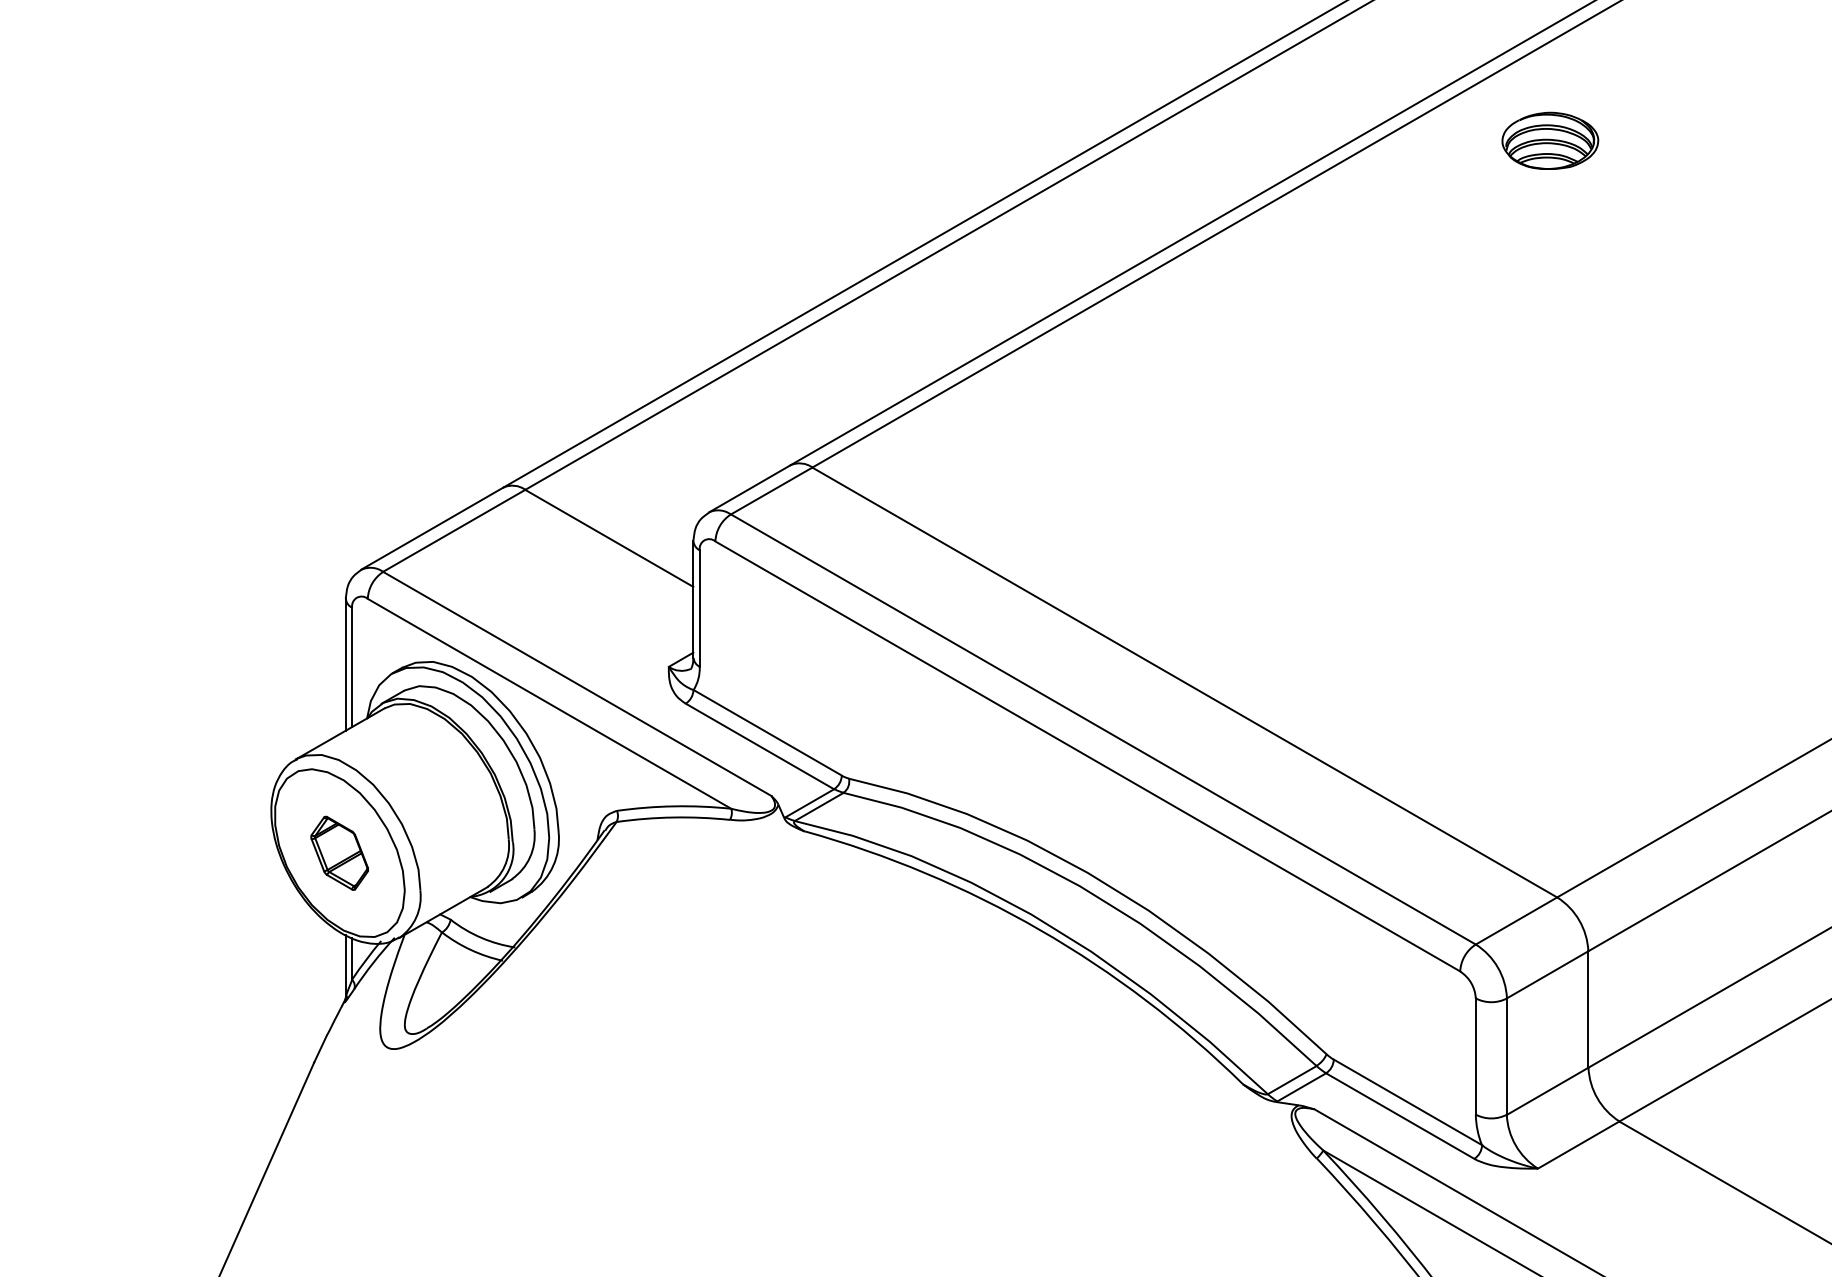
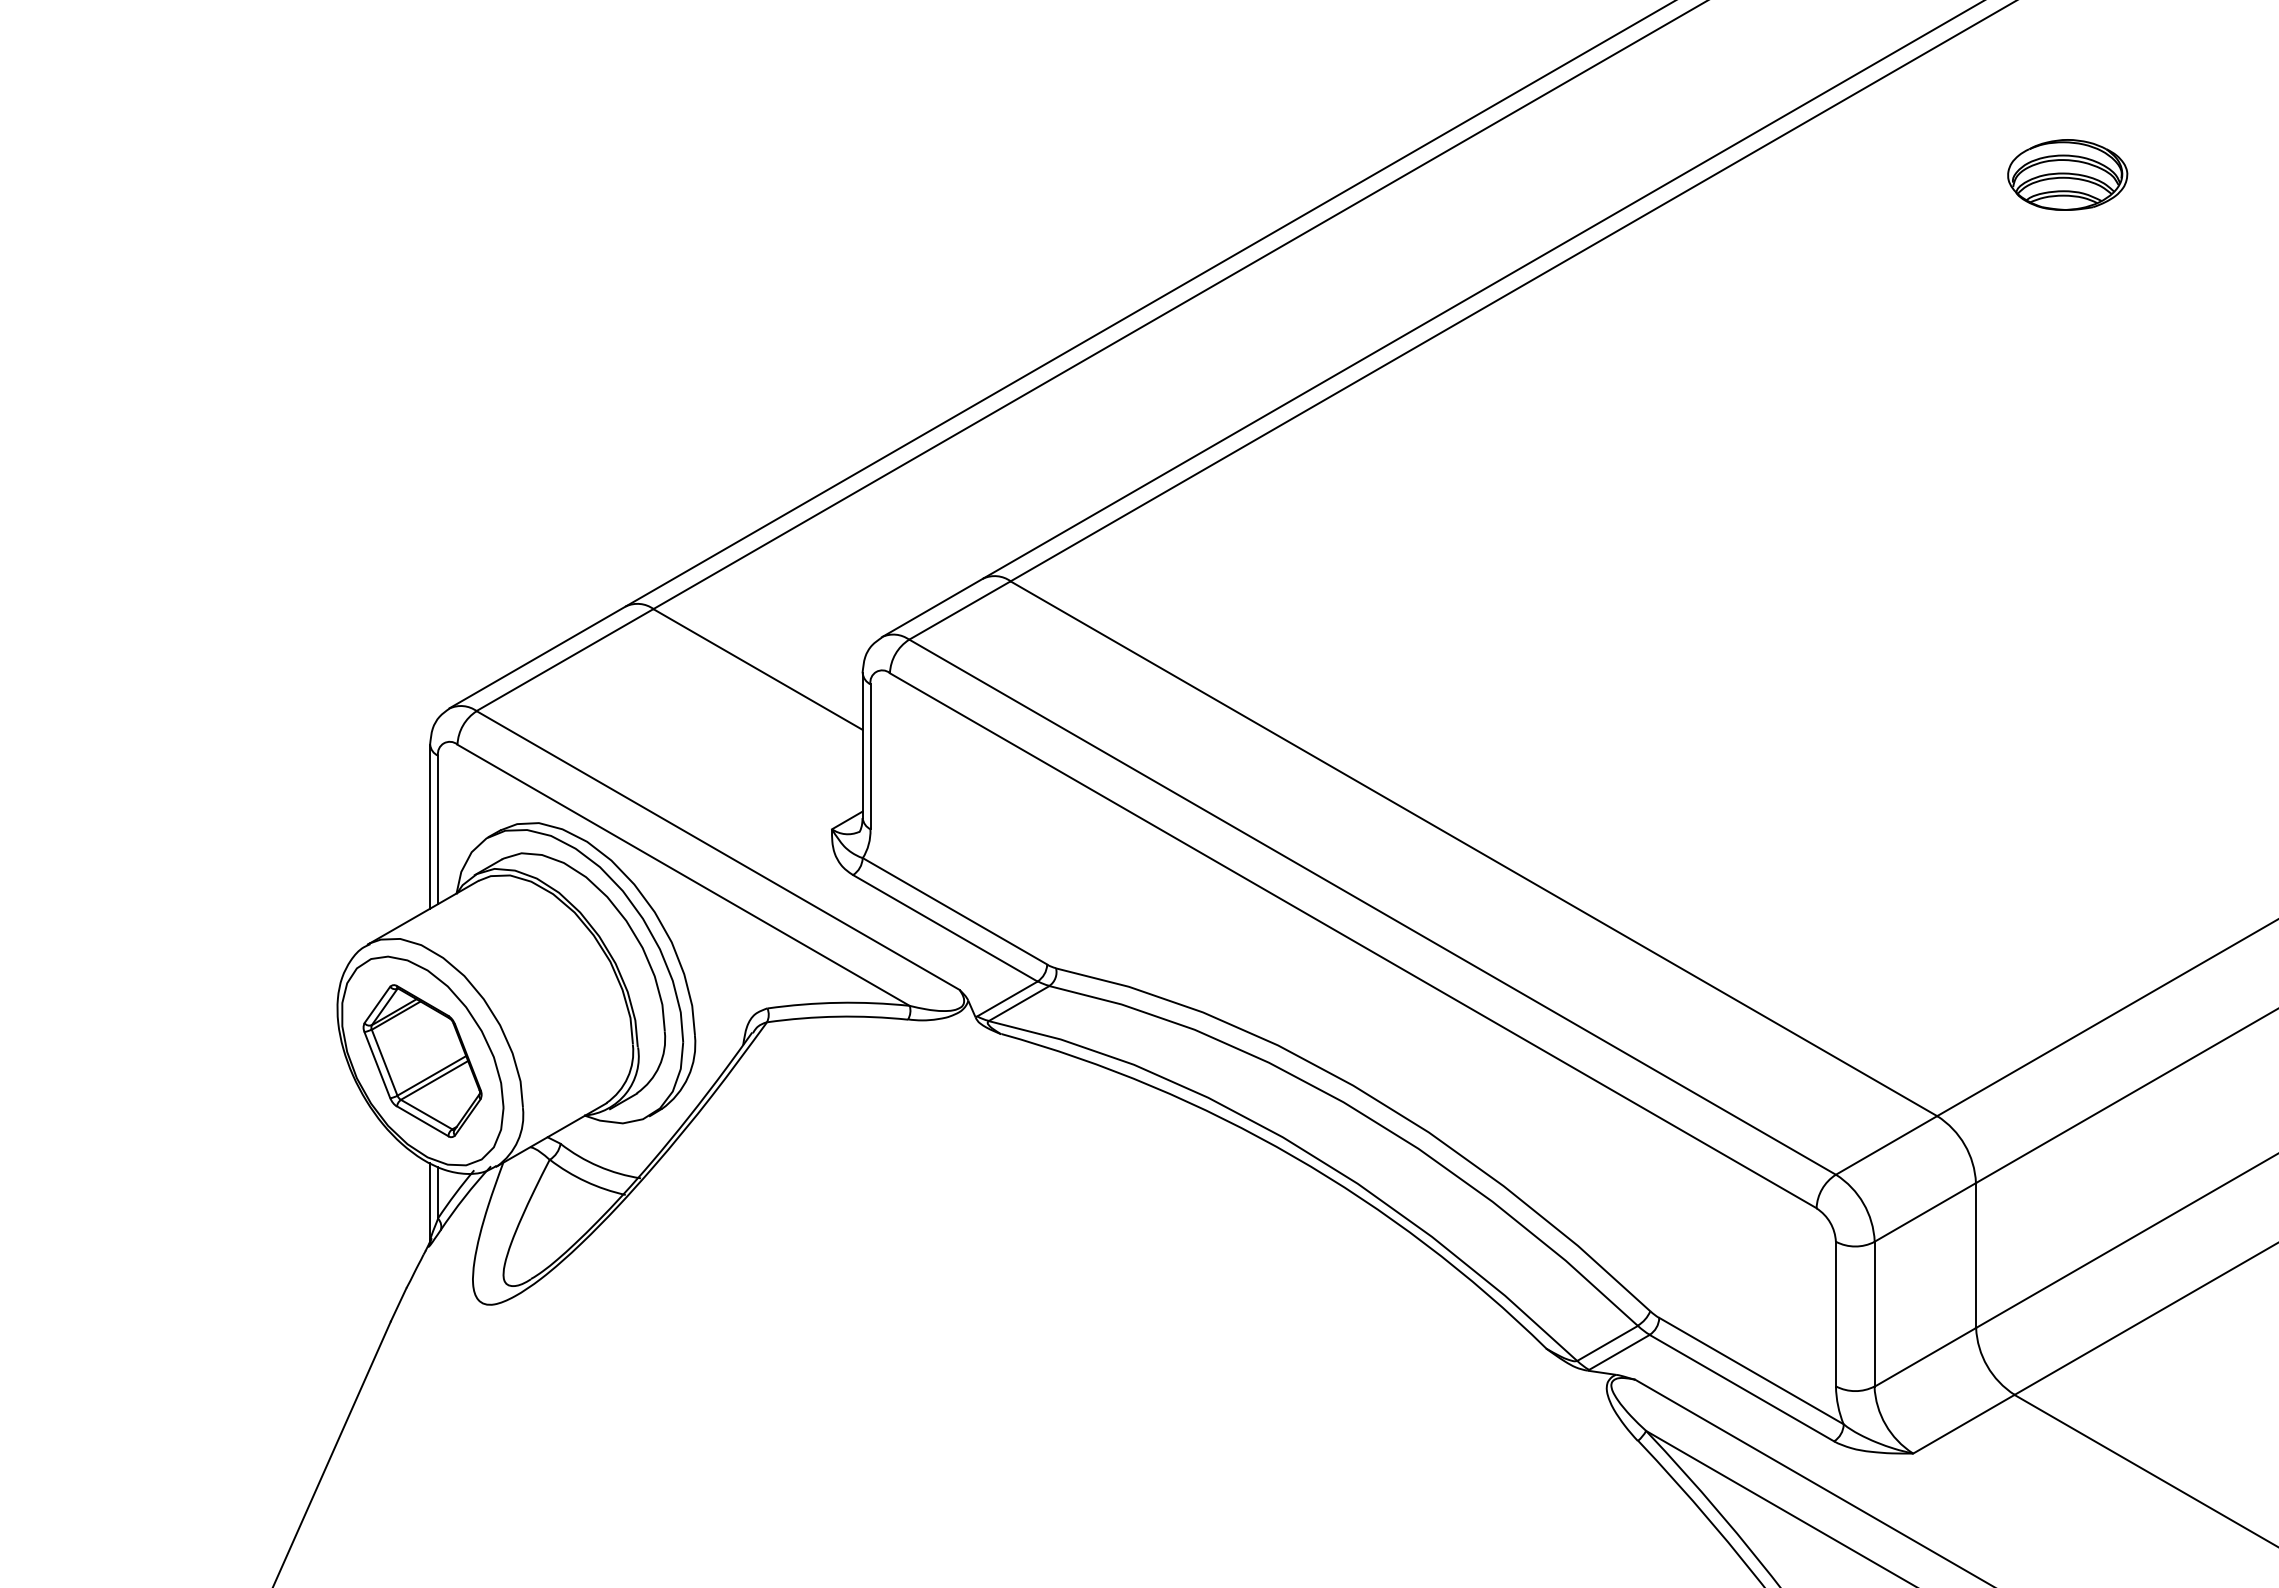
part: (1550, 140) -> (2067, 174), moved
part: (339, 853) -> (422, 1061), size x1.67

